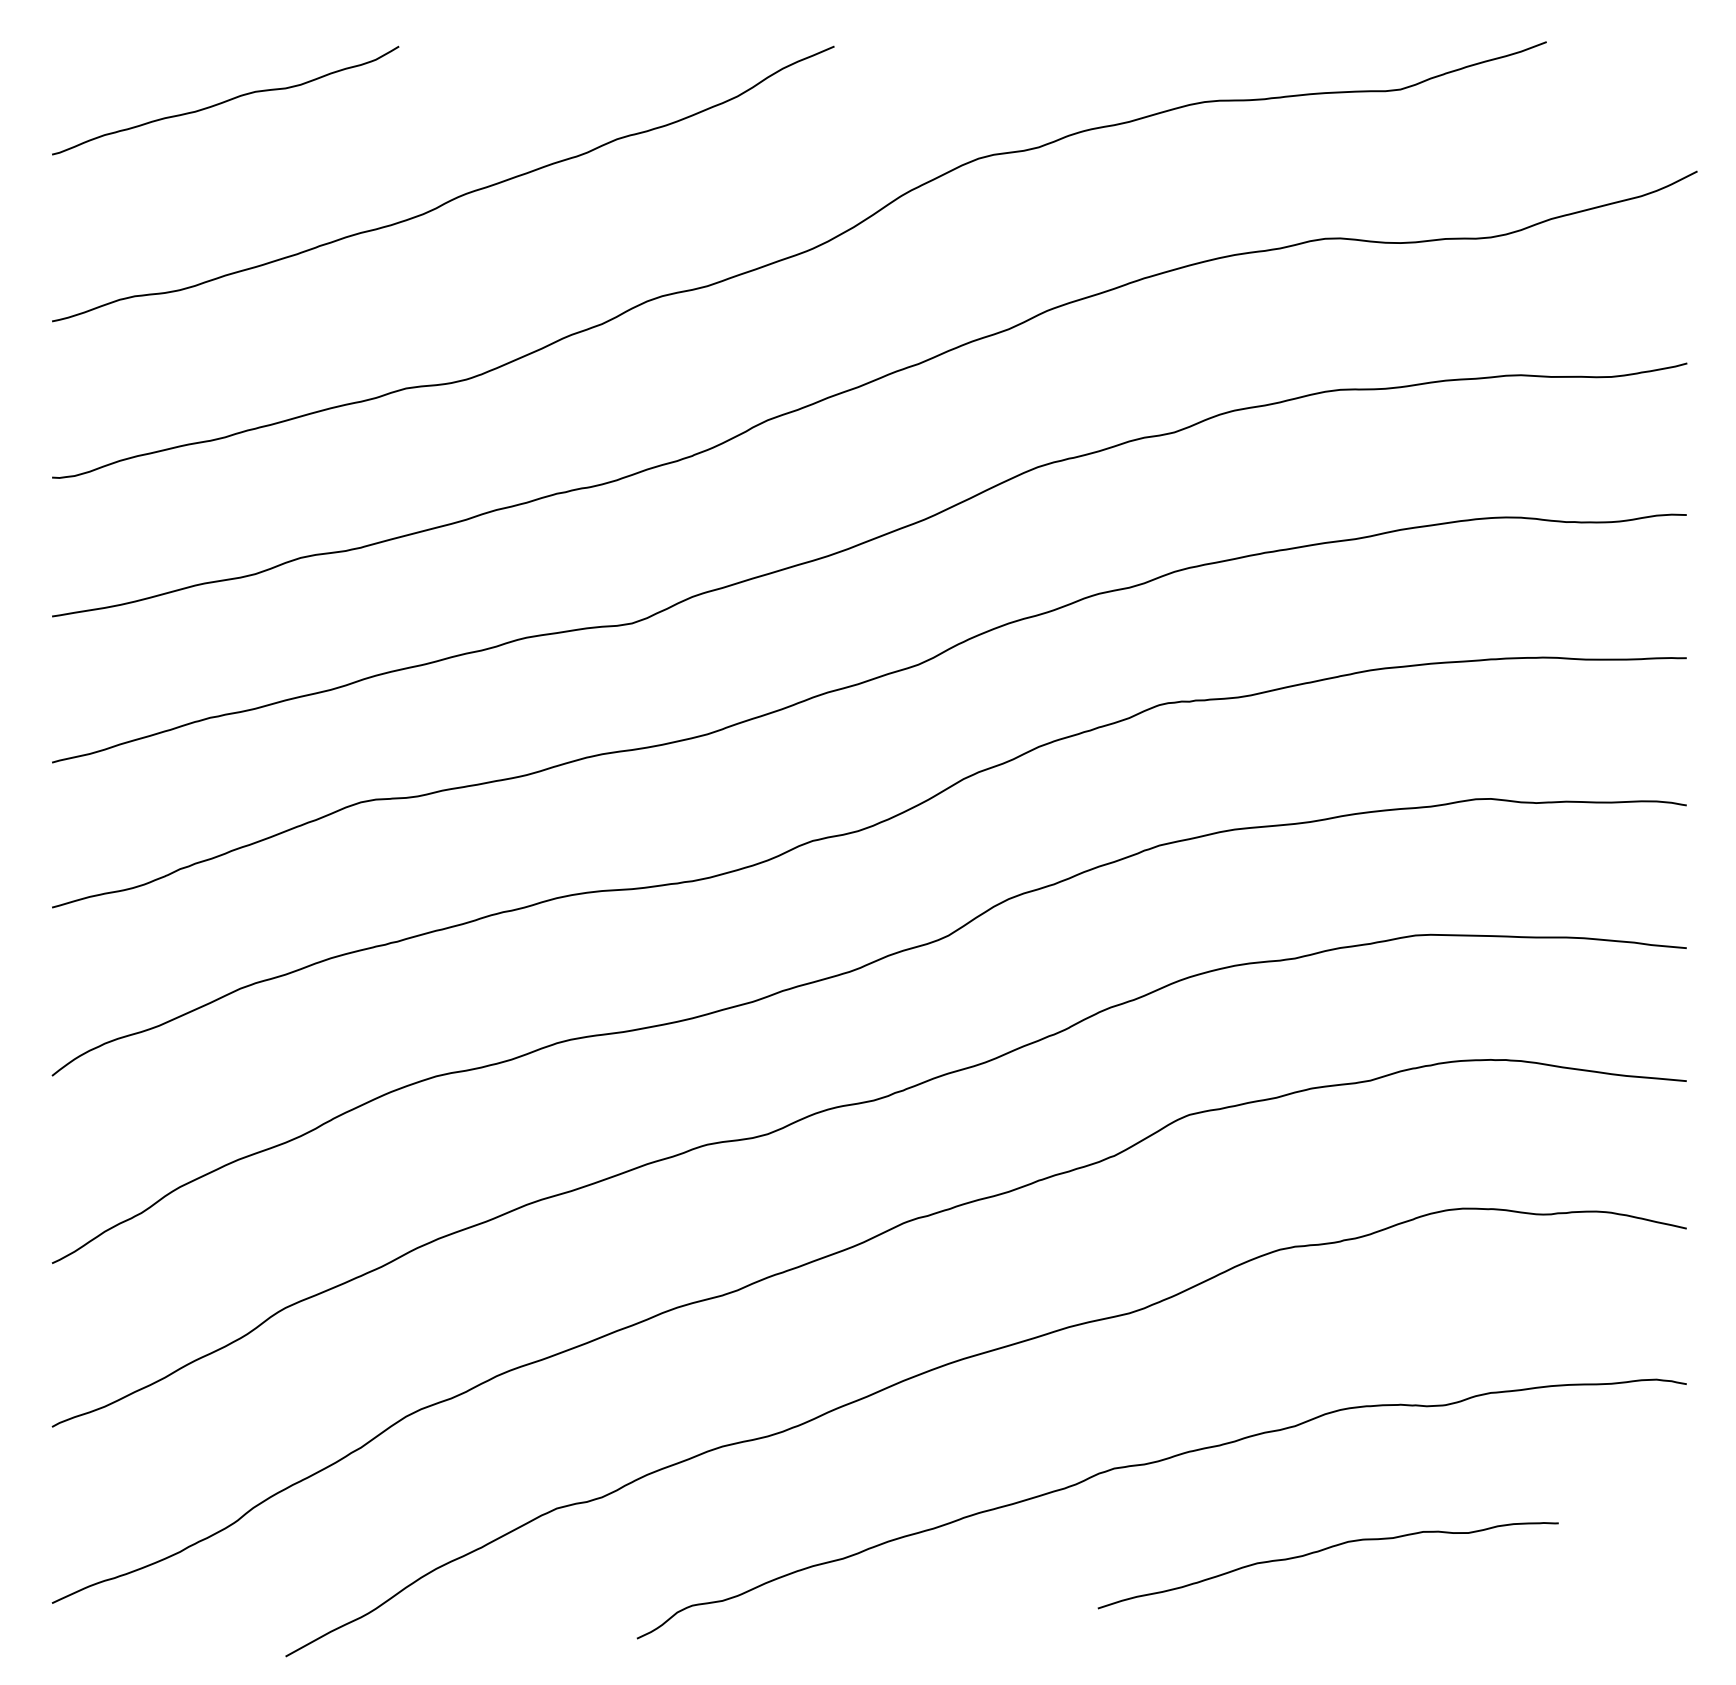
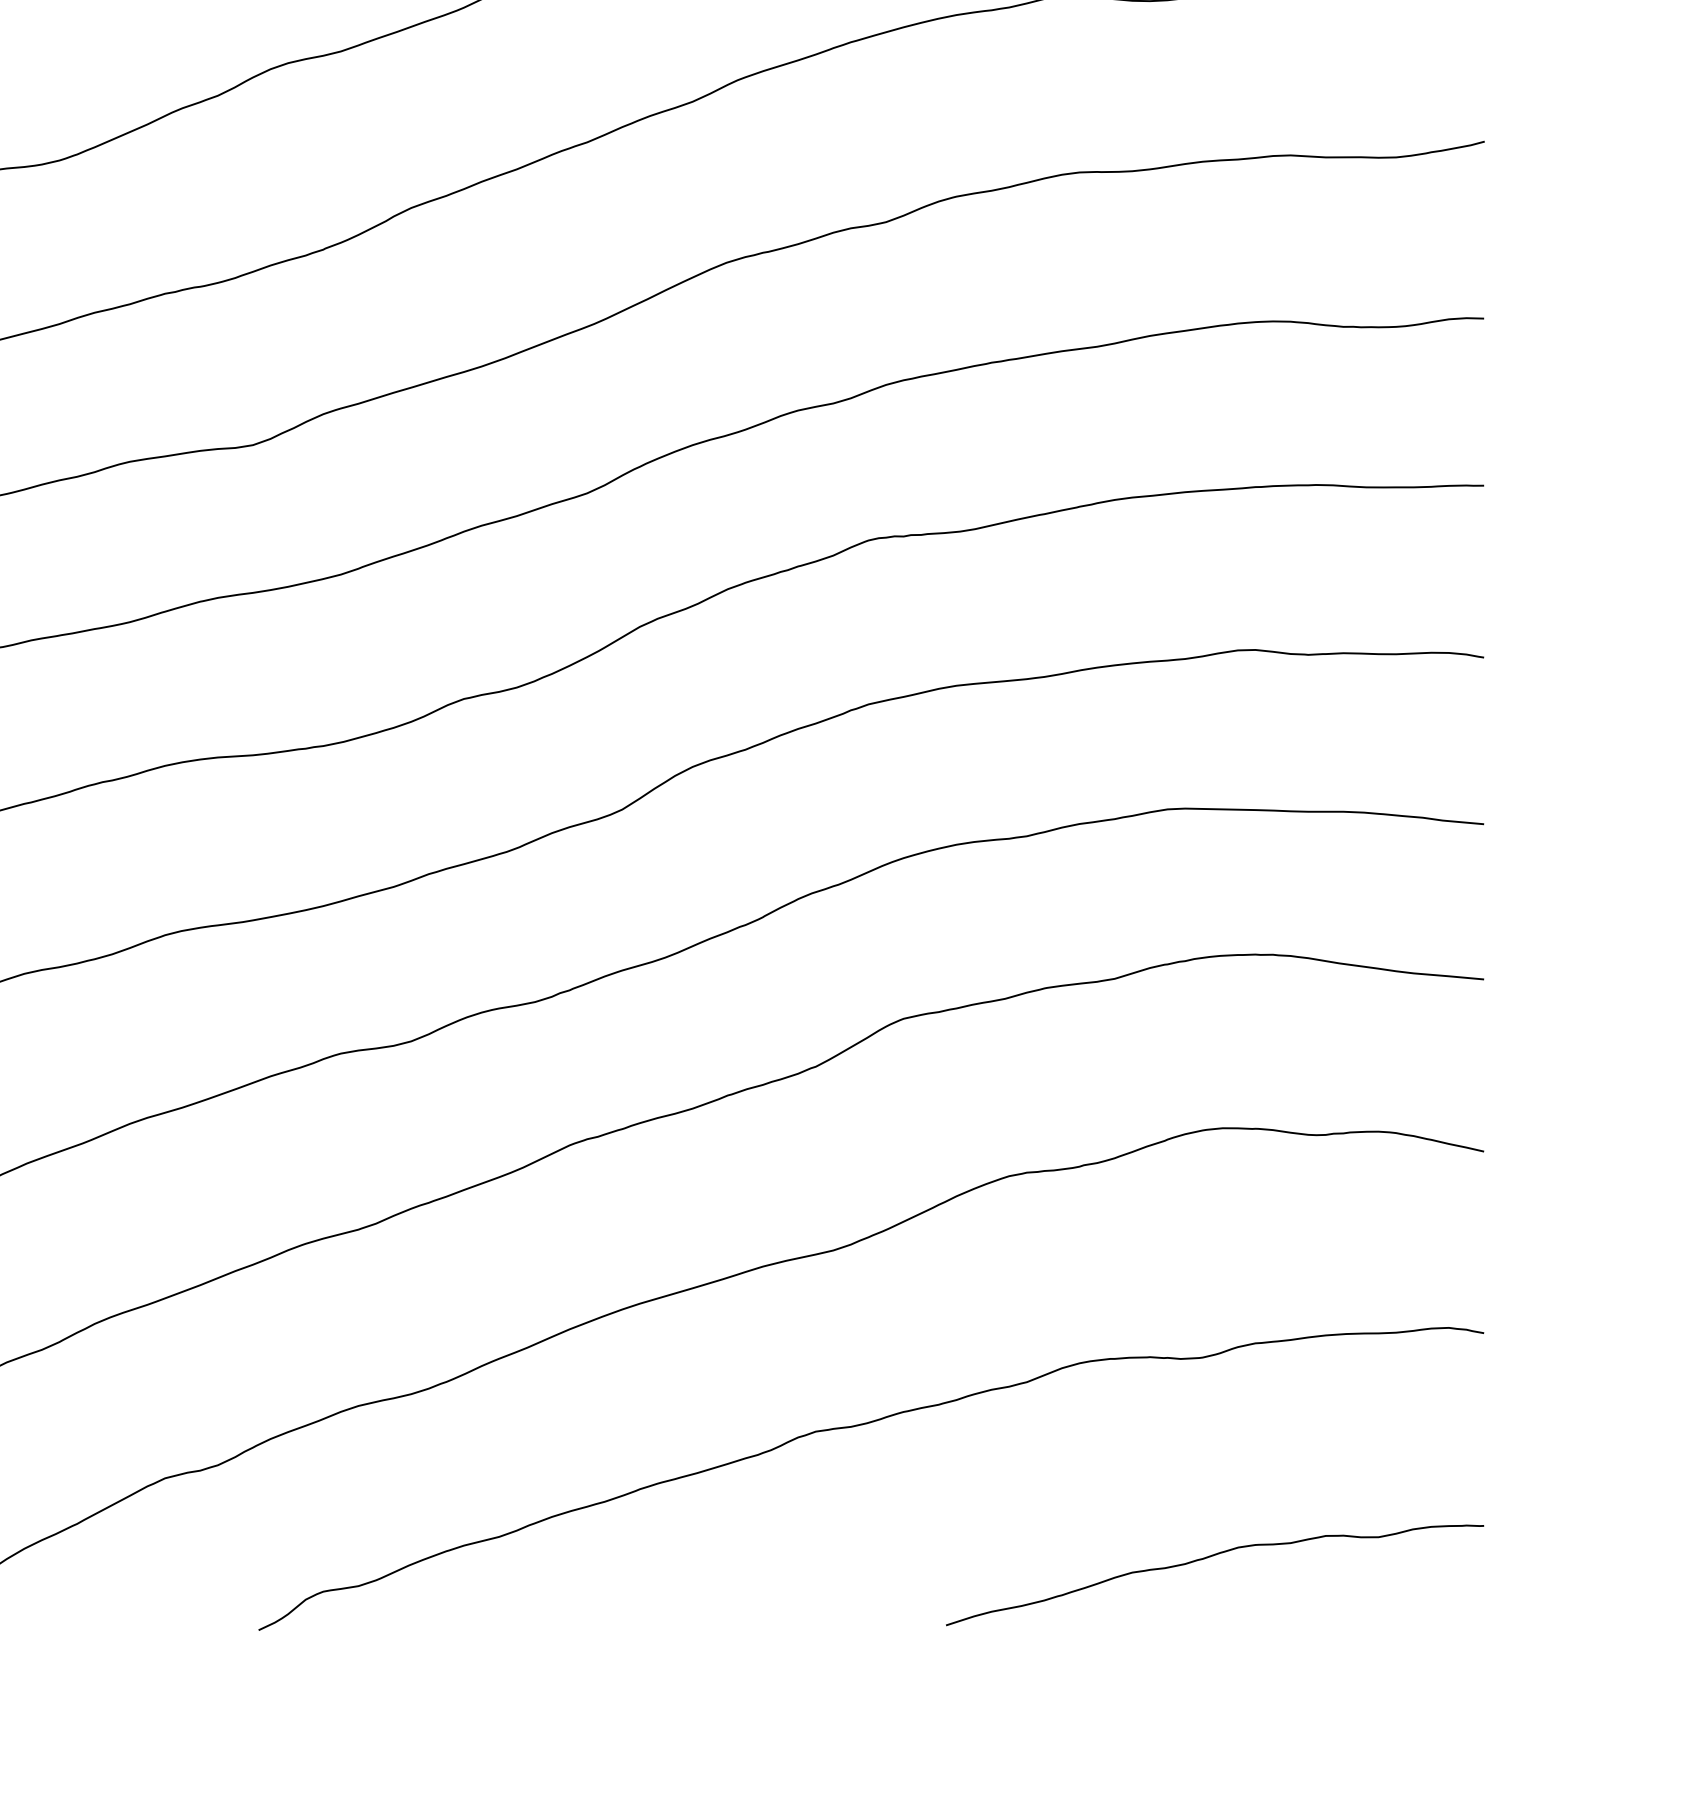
curve: (1321, 1551) -> (1207, 1558), moved

